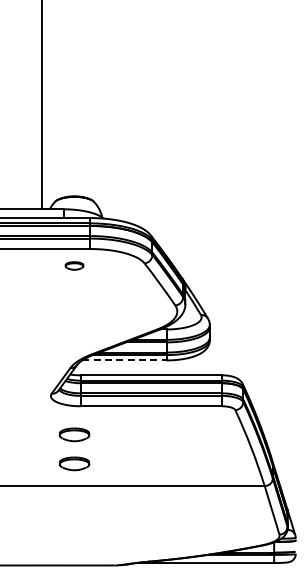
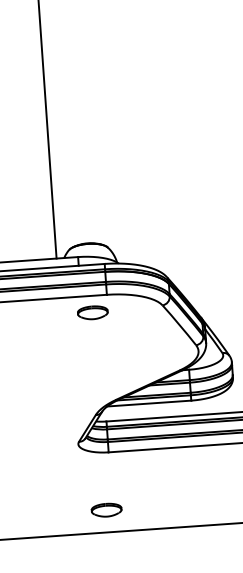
part: (74, 265) -> (92, 312), size x1.67
line: (125, 360) -> (150, 403), dashed -> solid
part: (74, 434) -> (104, 480), removed

